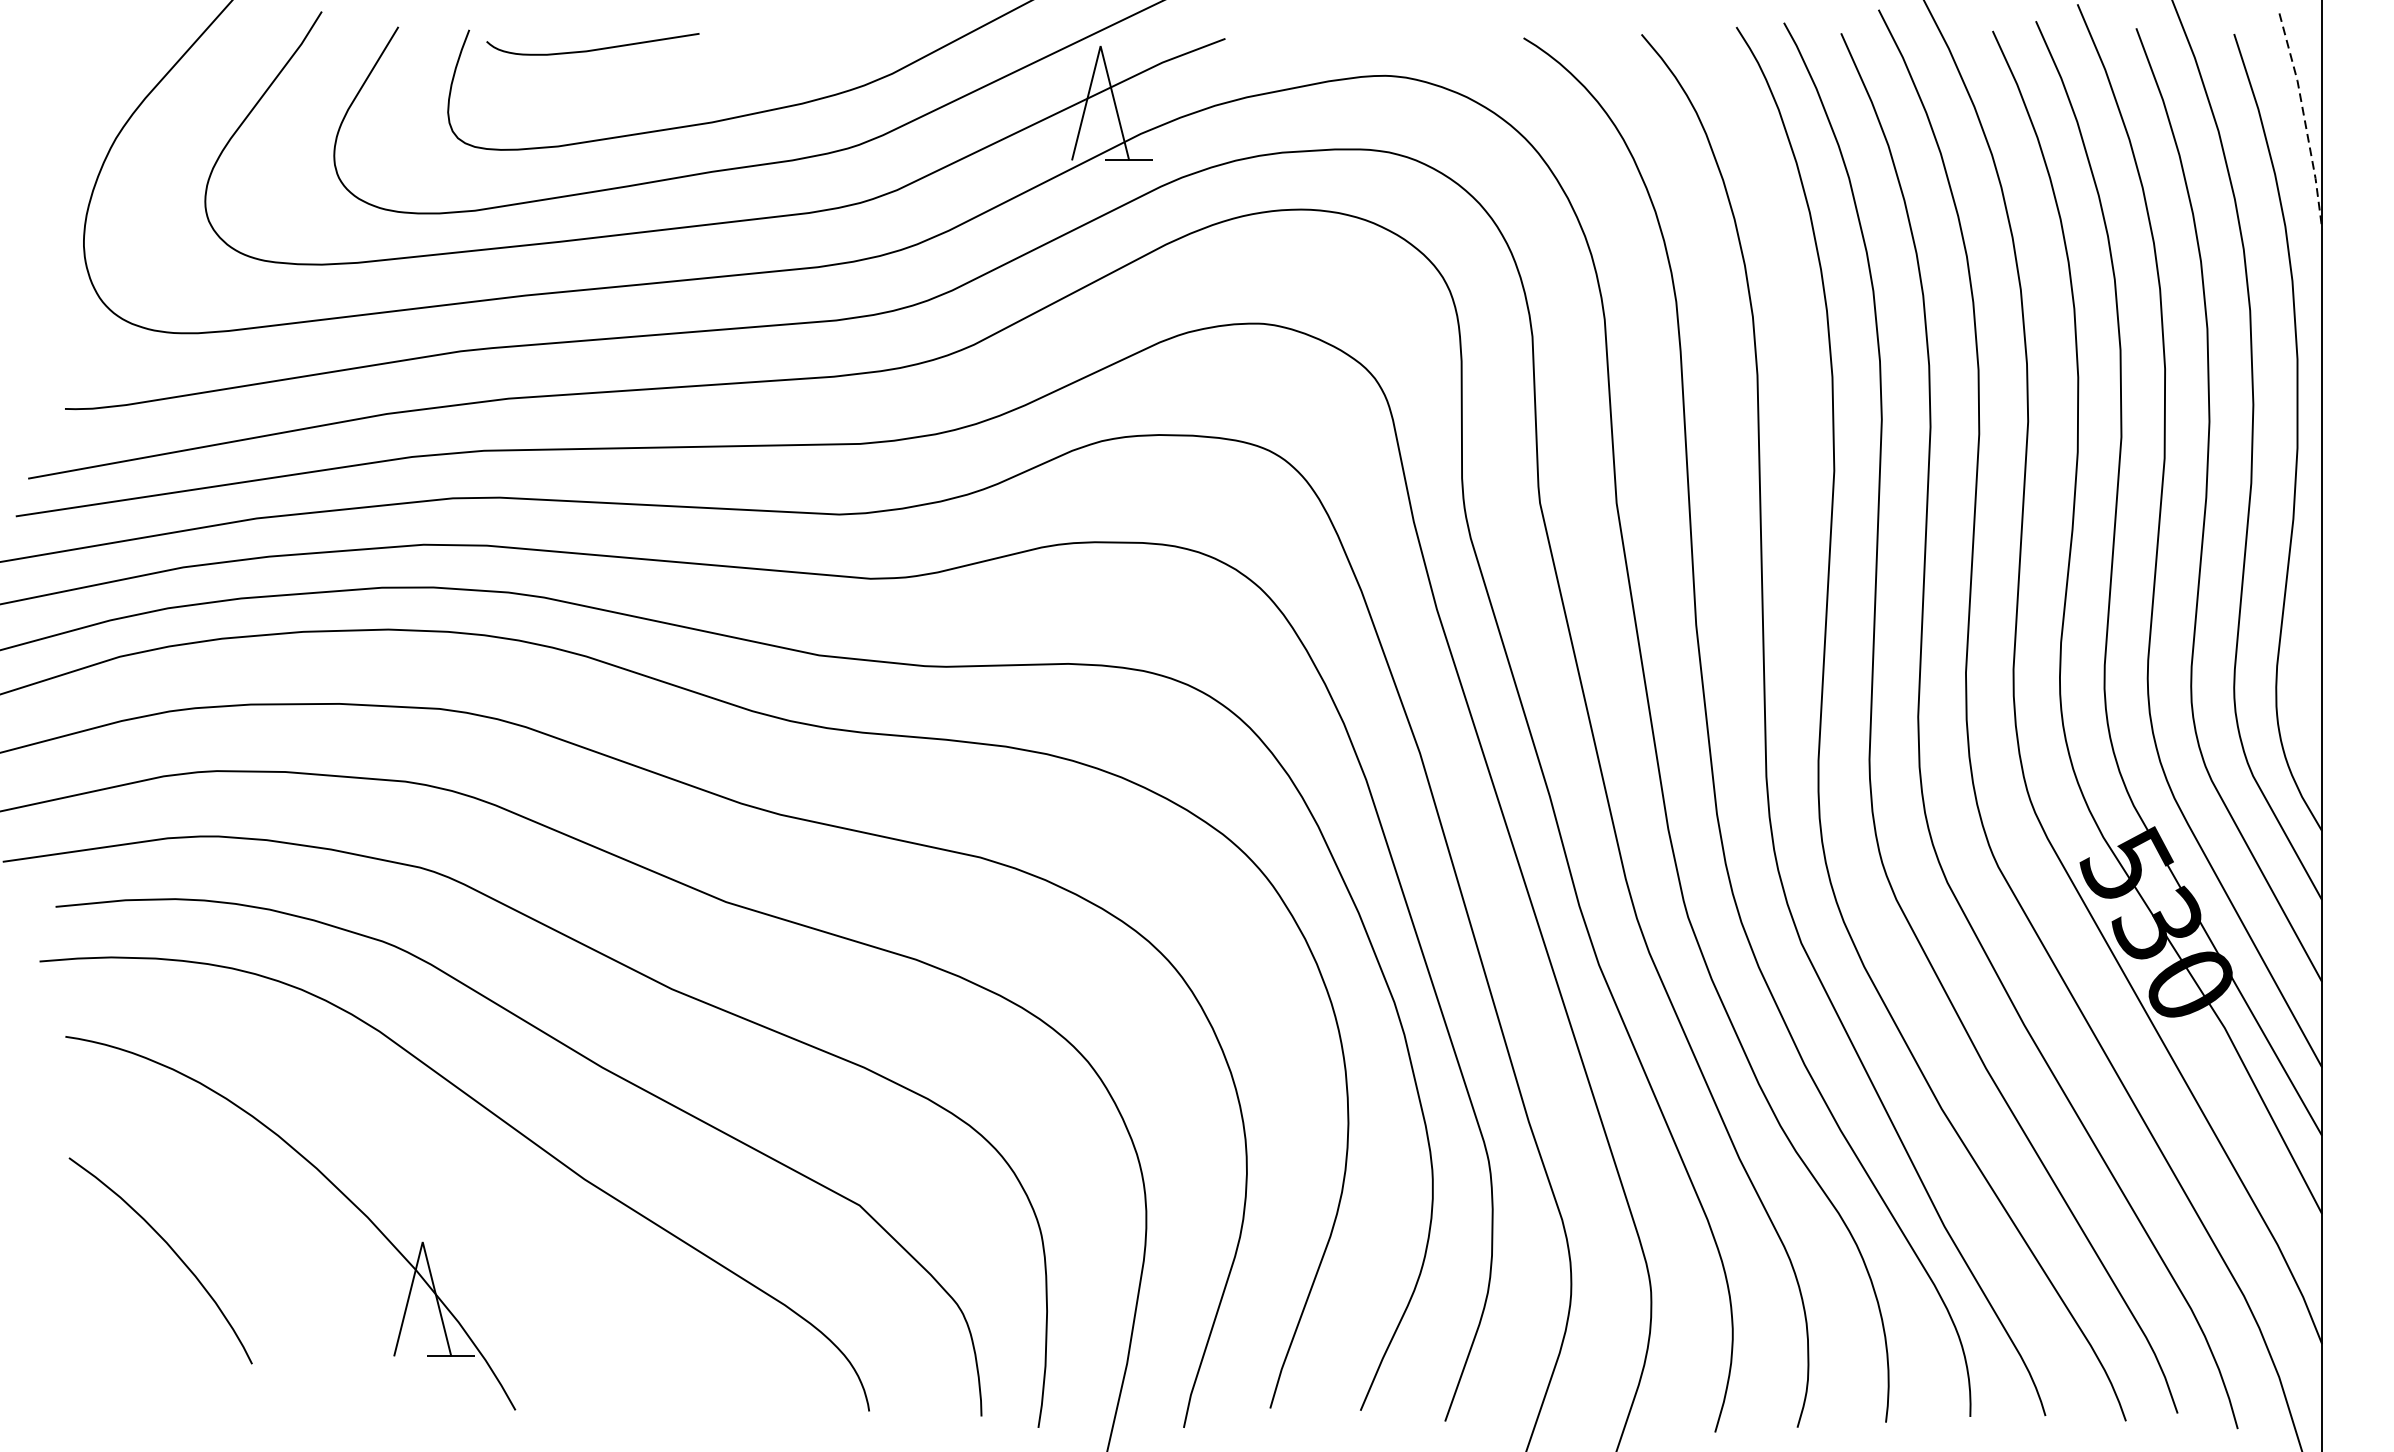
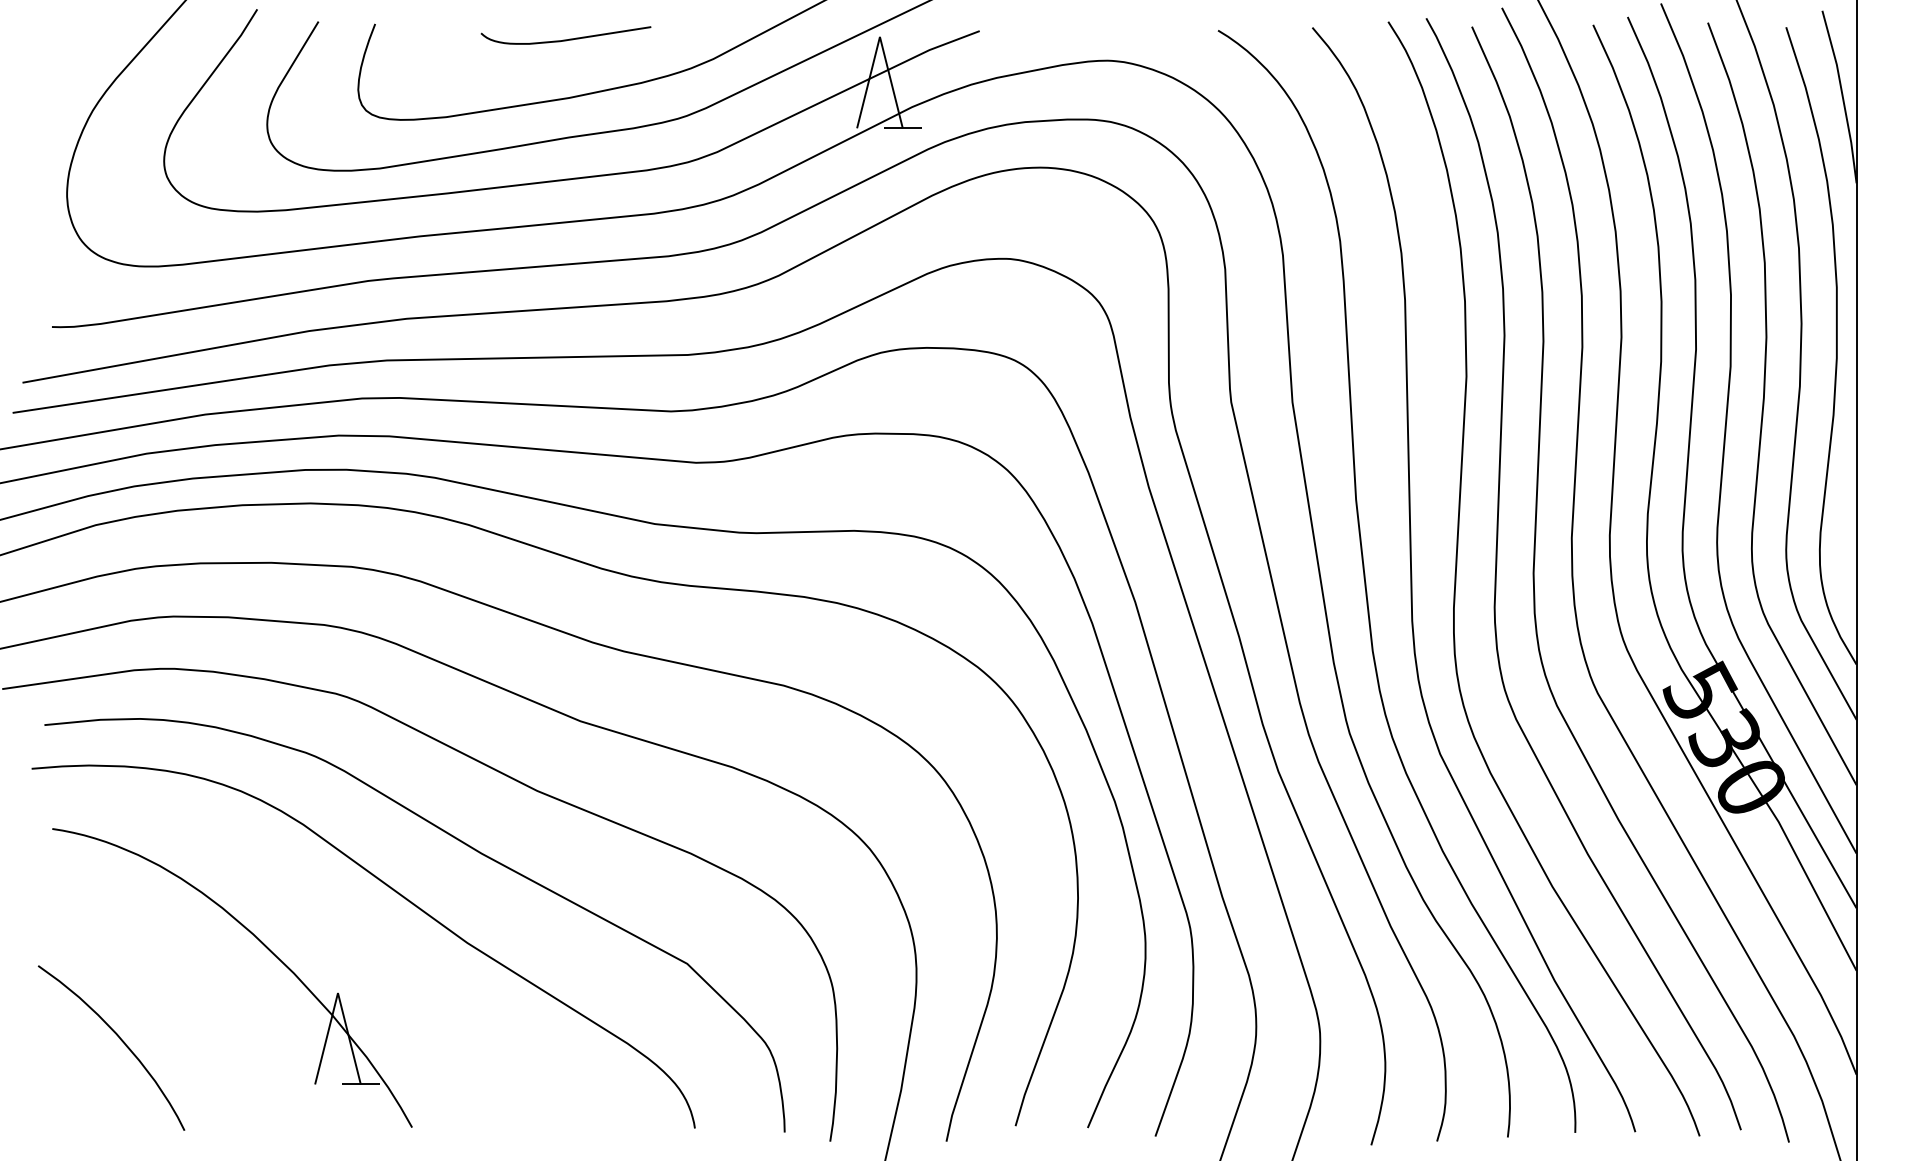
curve: (592, 49) -> (565, 39), moved
line: (2304, 120) -> (1842, 96), dashed -> solid
curve: (171, 1251) -> (120, 1040), moved

